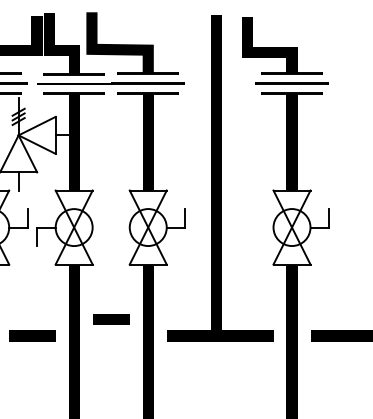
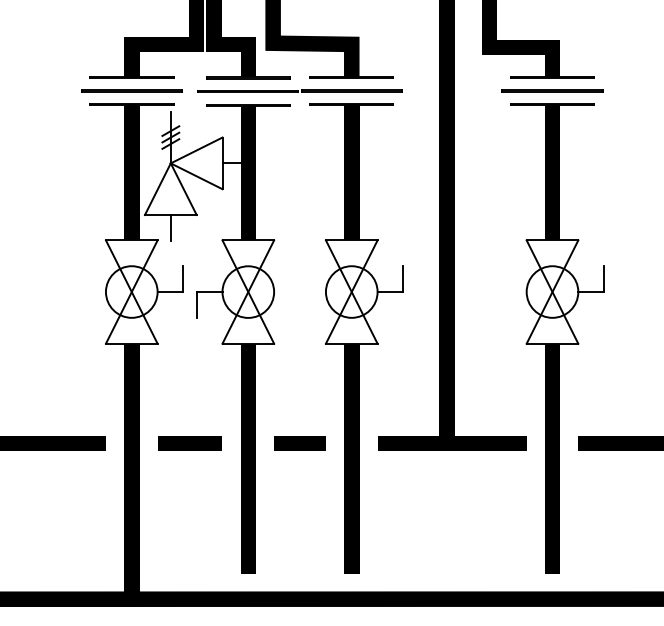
line: (110, 319) -> (299, 443), moved

